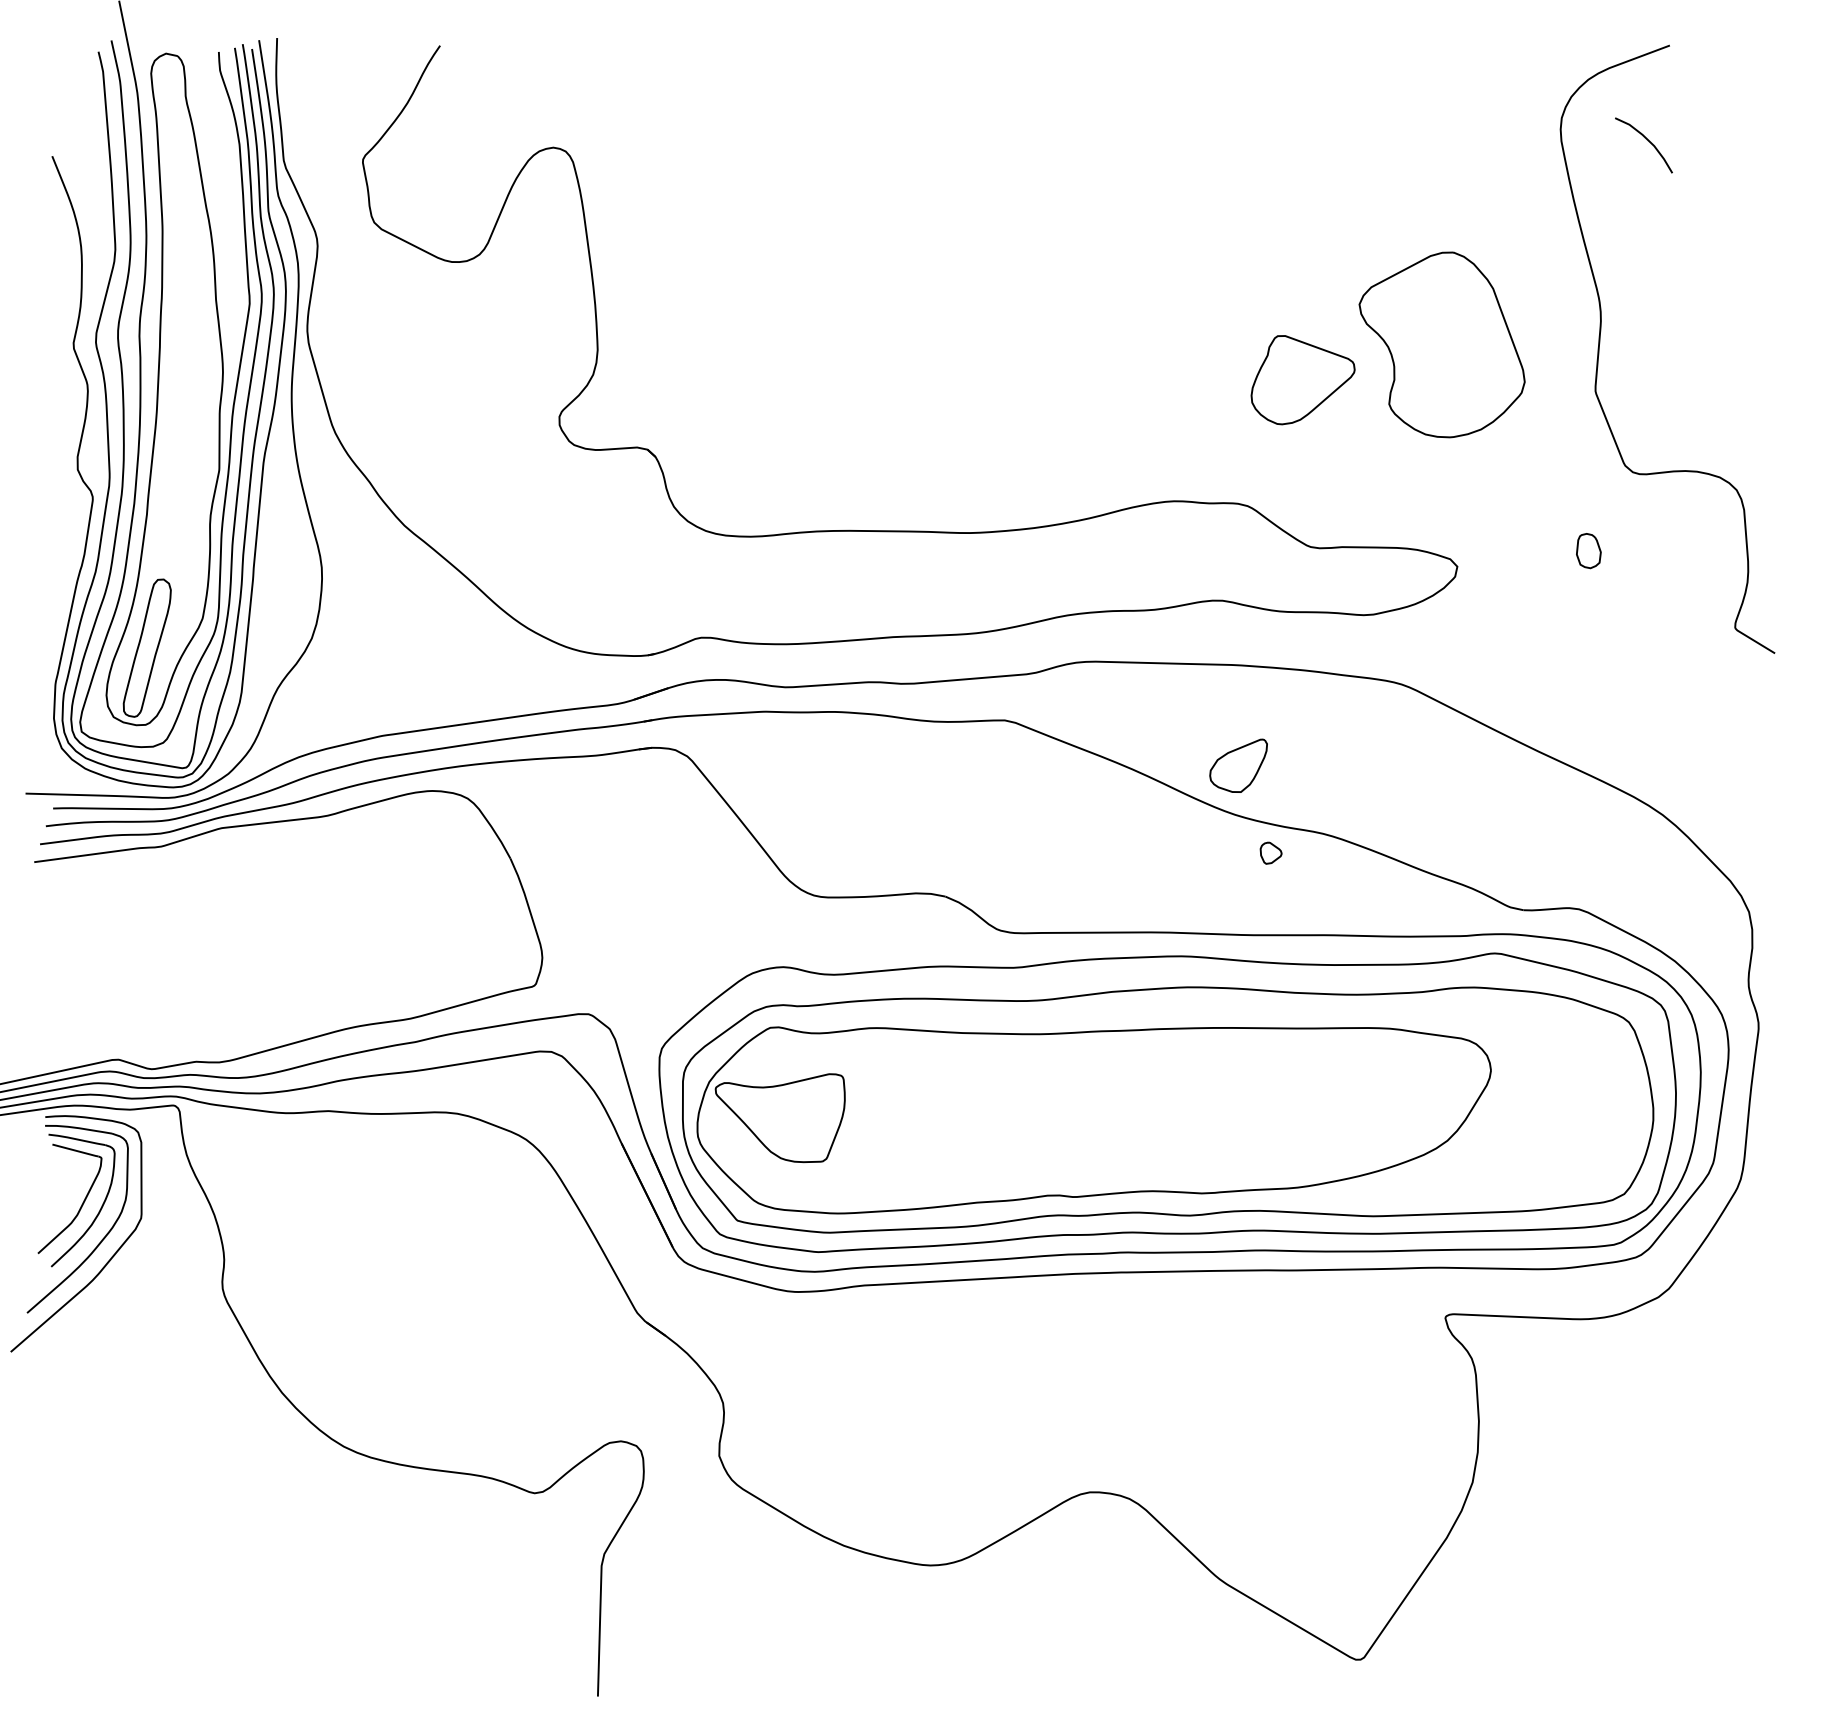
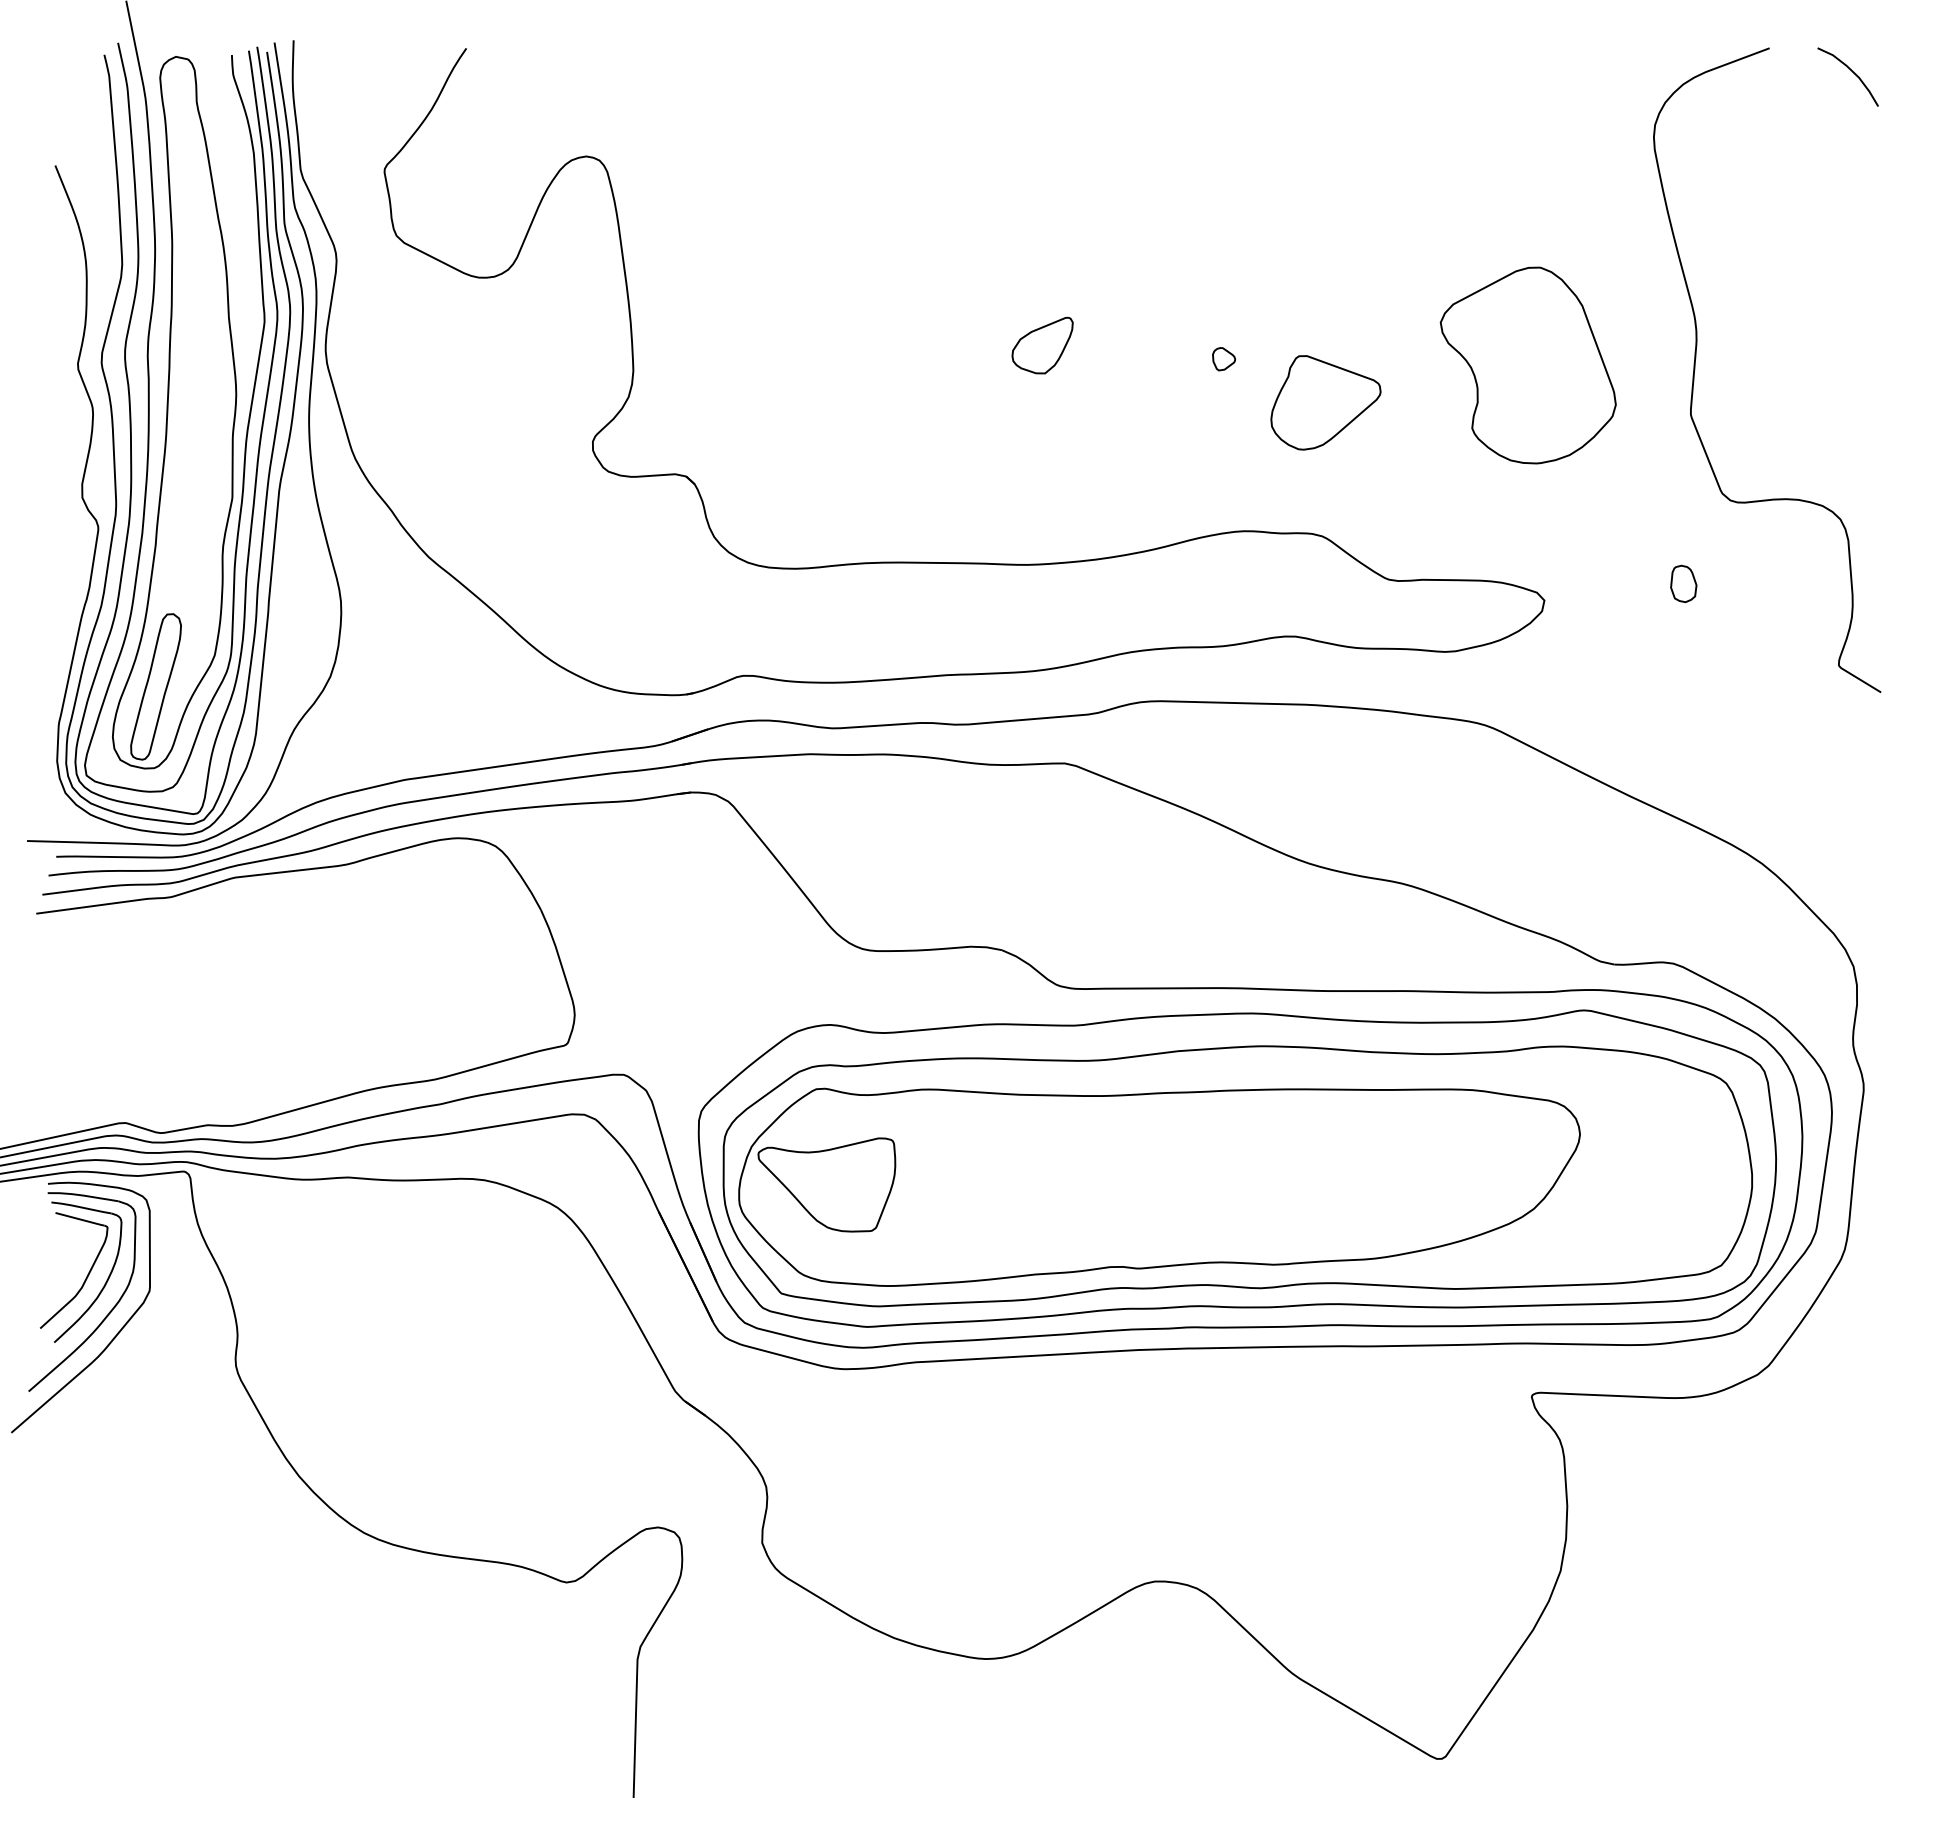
curve: (1647, 140) -> (1851, 71), moved
part: (1302, 379) -> (1325, 402), moved
part: (1238, 765) -> (1042, 345), moved
part: (1271, 853) -> (1224, 359), moved

